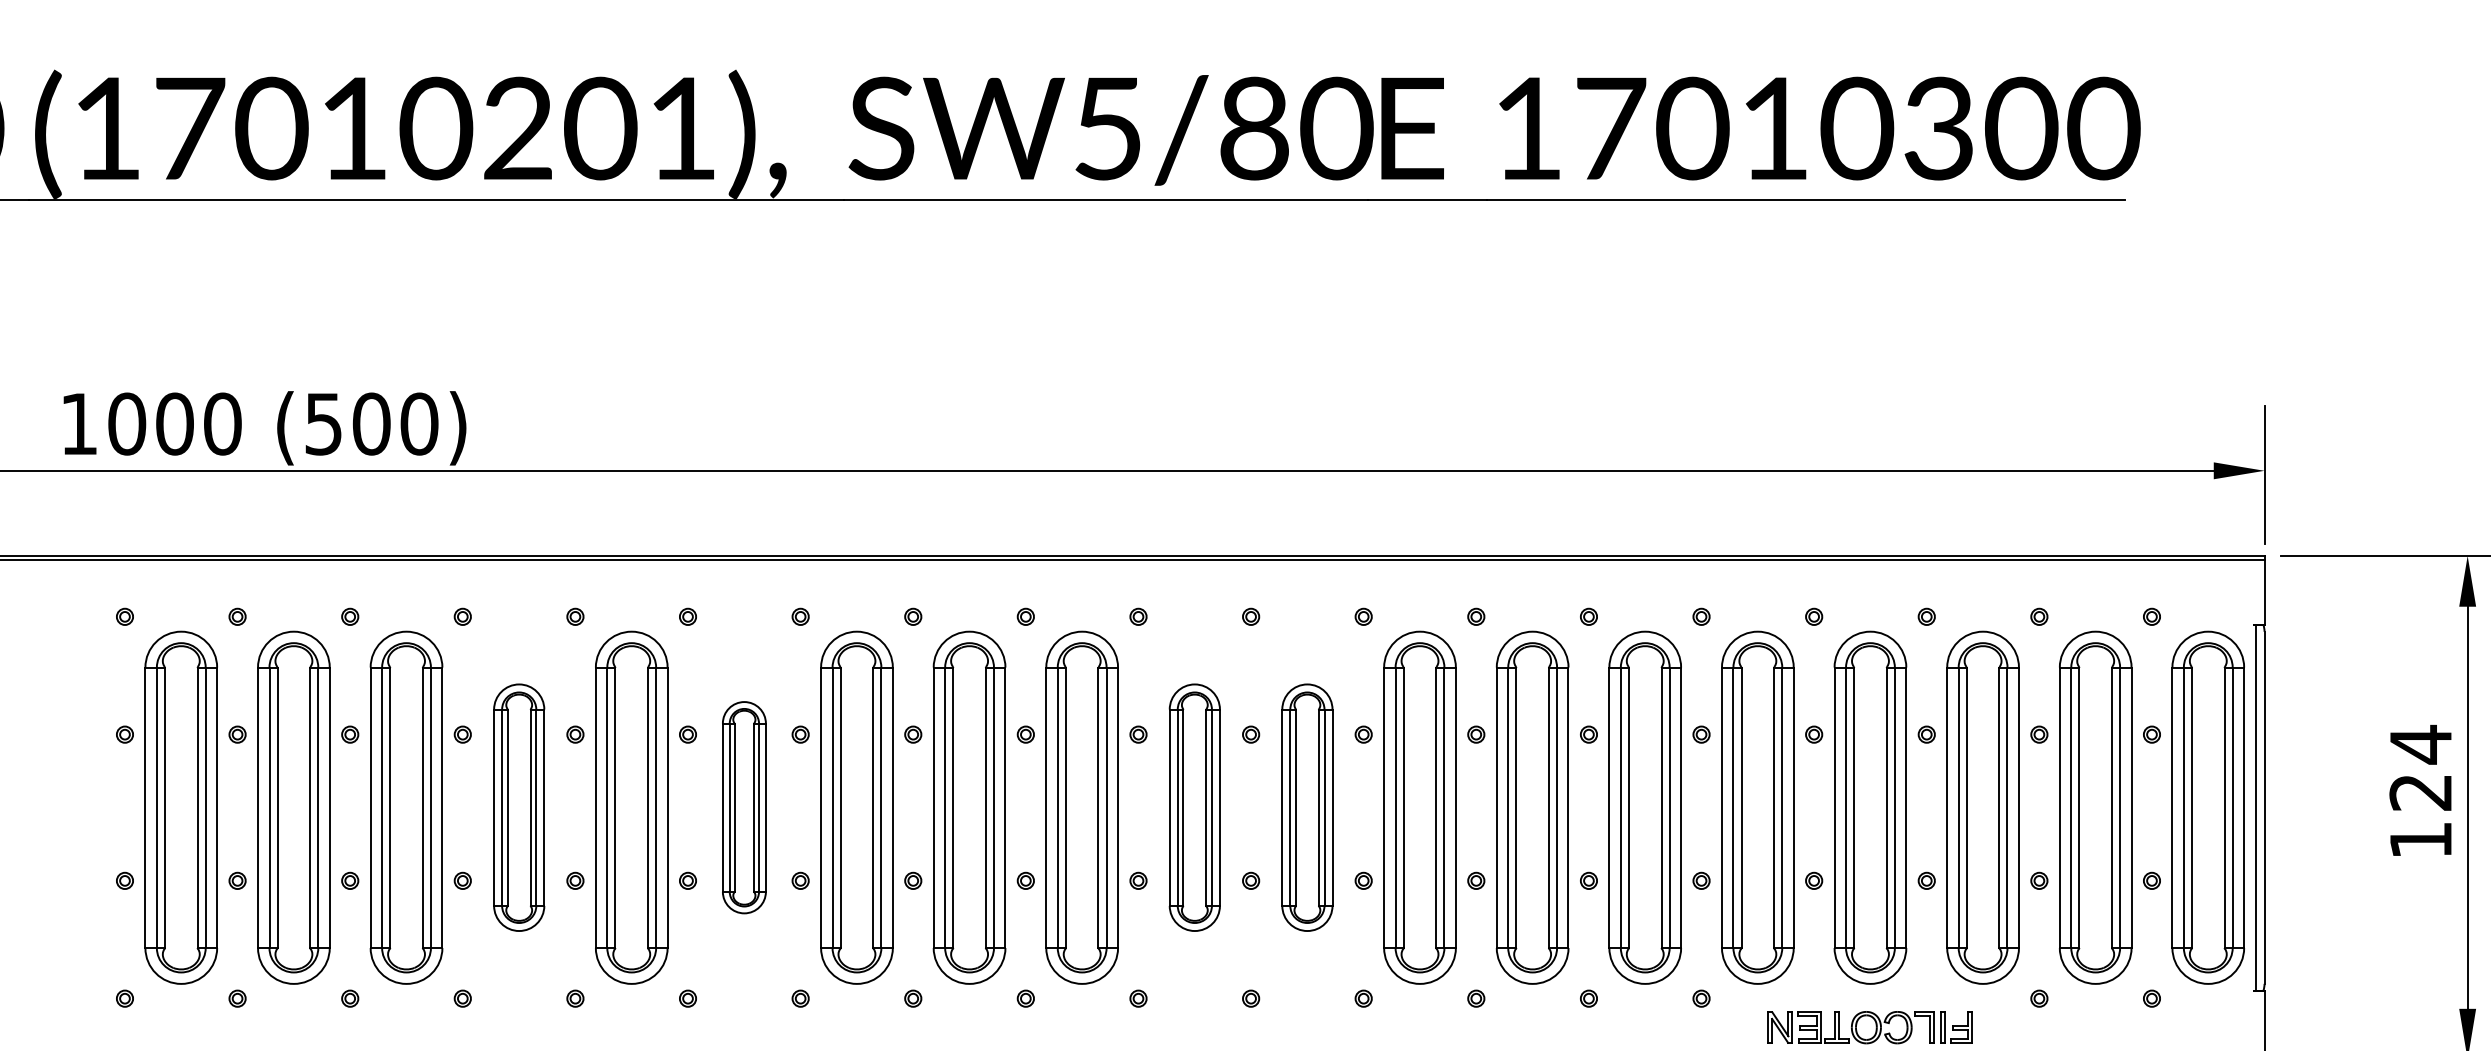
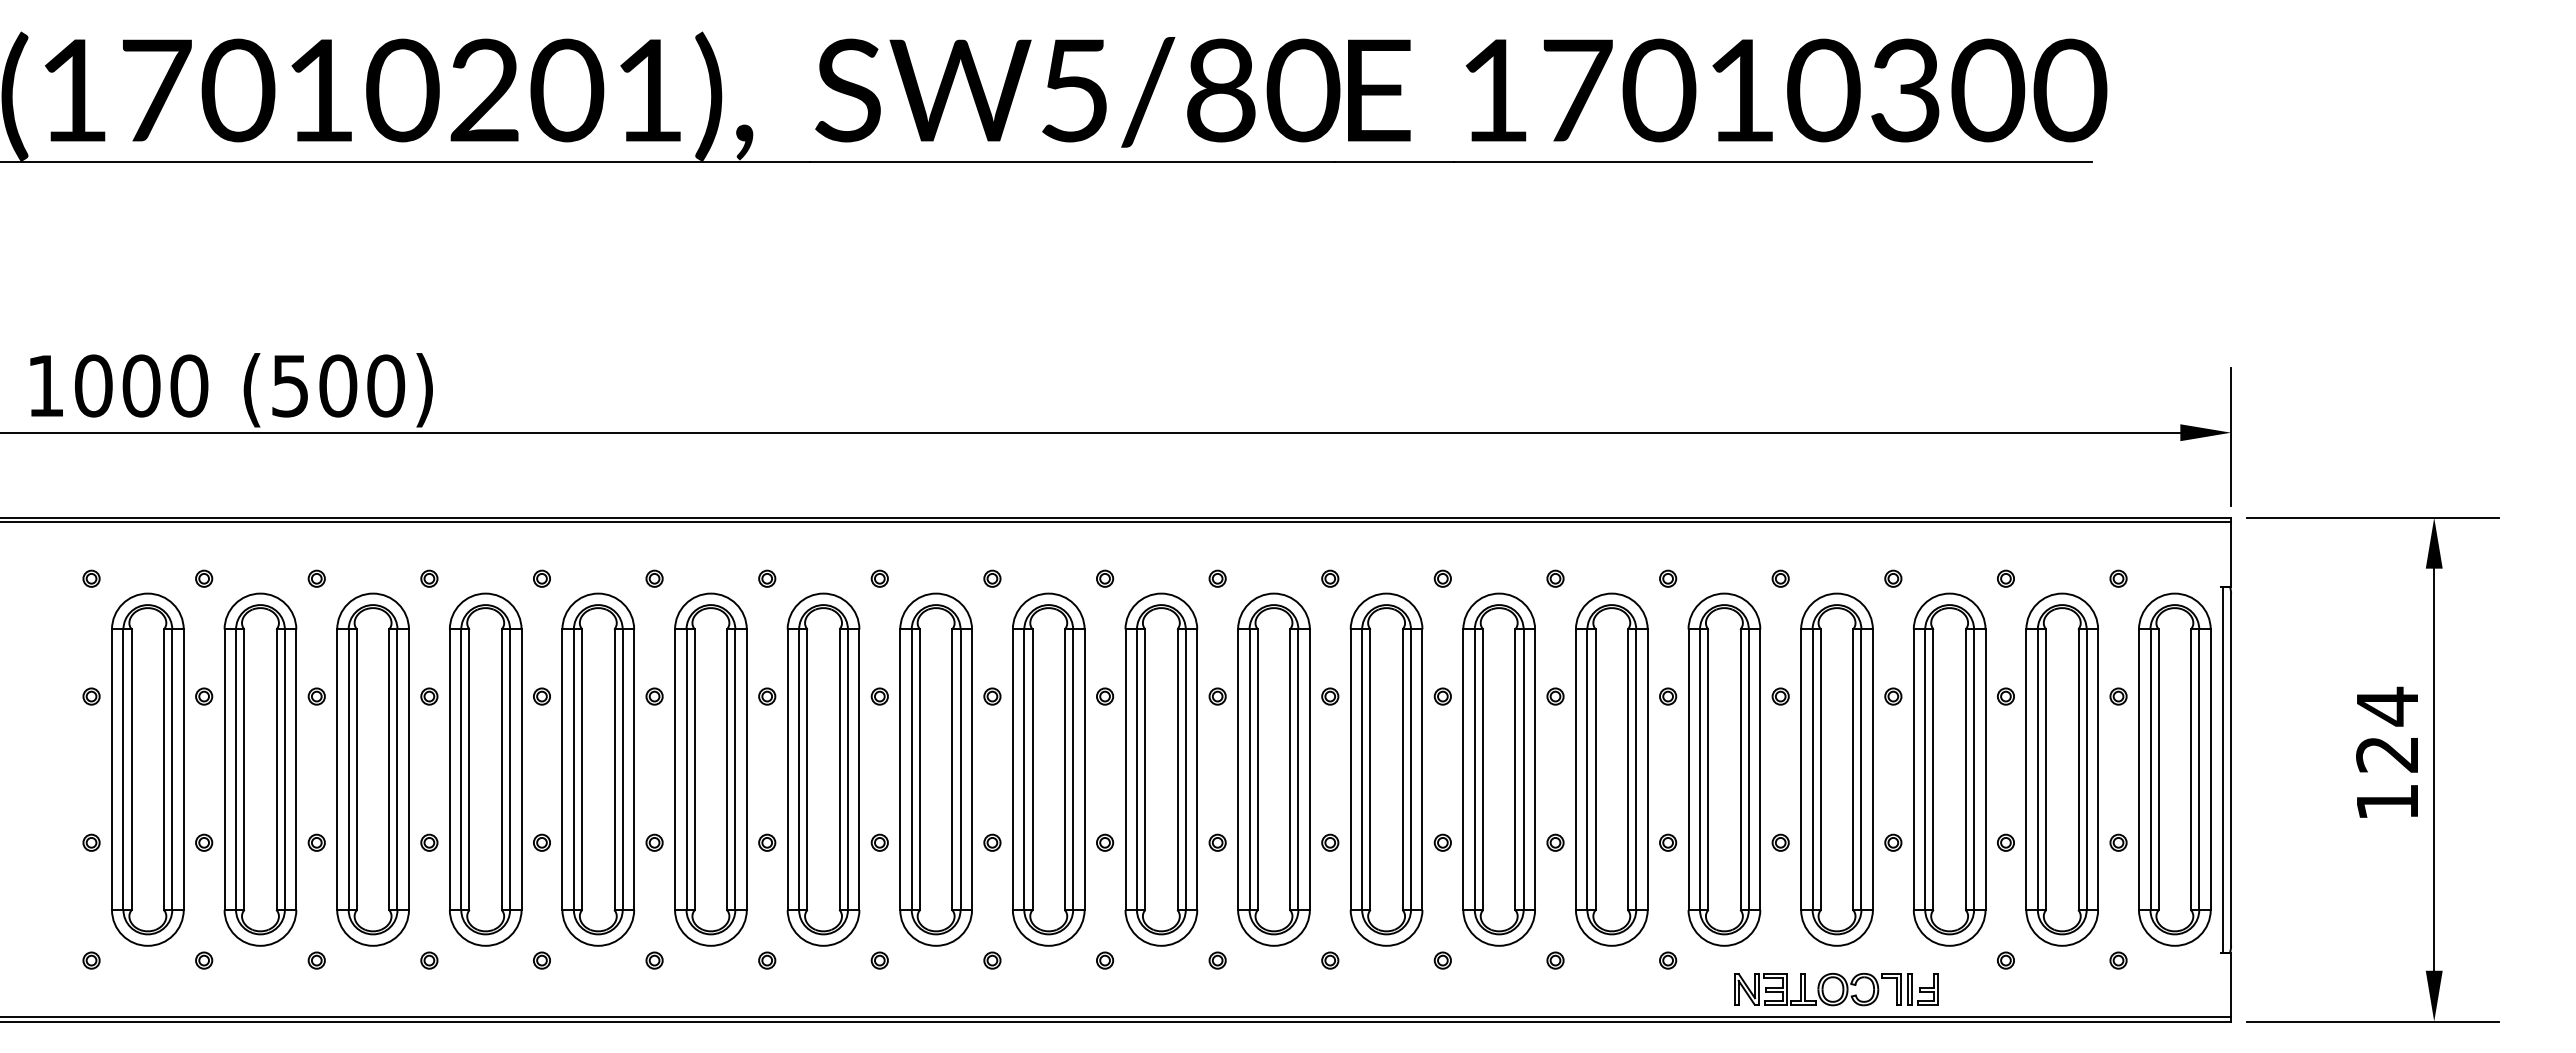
part: (518, 807) -> (485, 769), size x1.43
part: (743, 807) -> (710, 769), size x1.67
part: (1194, 807) -> (1161, 769), size x1.43
part: (1306, 807) -> (1273, 769), size x1.43

